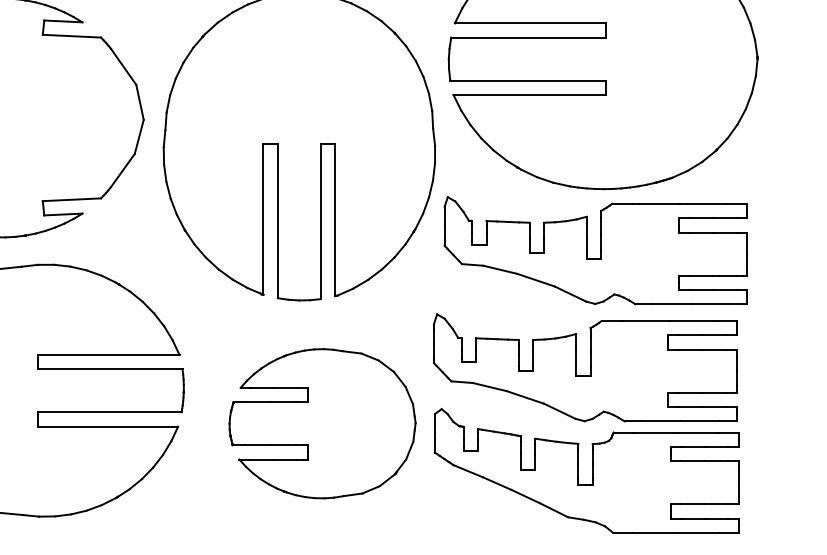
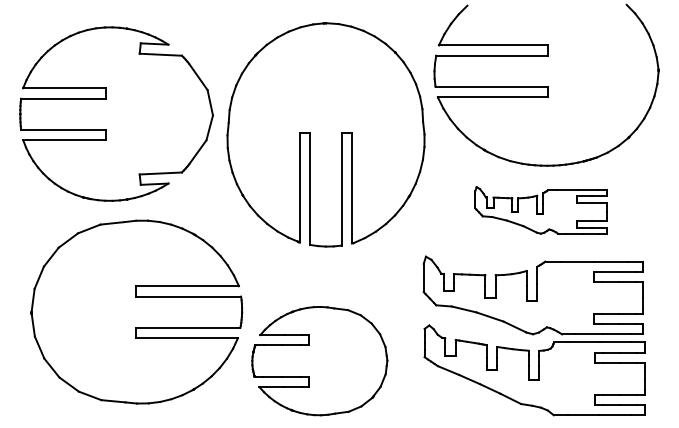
part: (594, 250) -> (540, 210), size x0.6
part: (322, 424) -> (319, 361), moved

